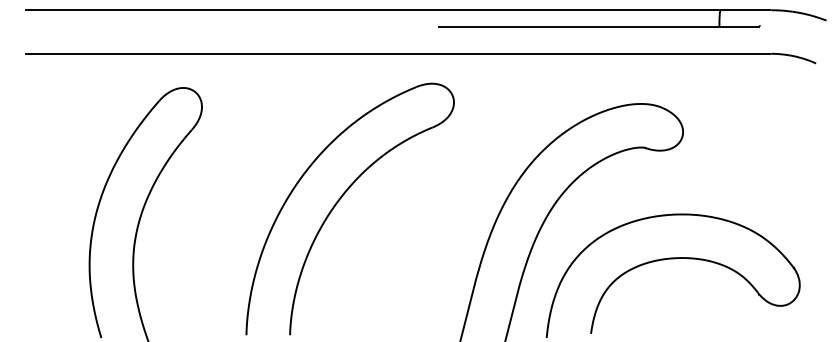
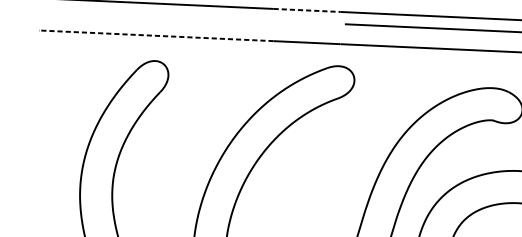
line: (385, 10) -> (307, 10), solid -> dashed
line: (183, 53) -> (156, 35), solid -> dashed

